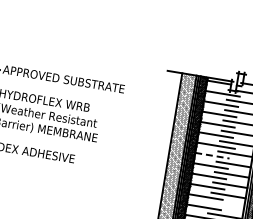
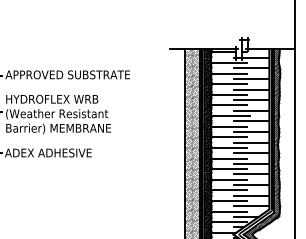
line: (212, 155) -> (229, 126), dashed -> solid
line: (226, 205) -> (251, 174), added

